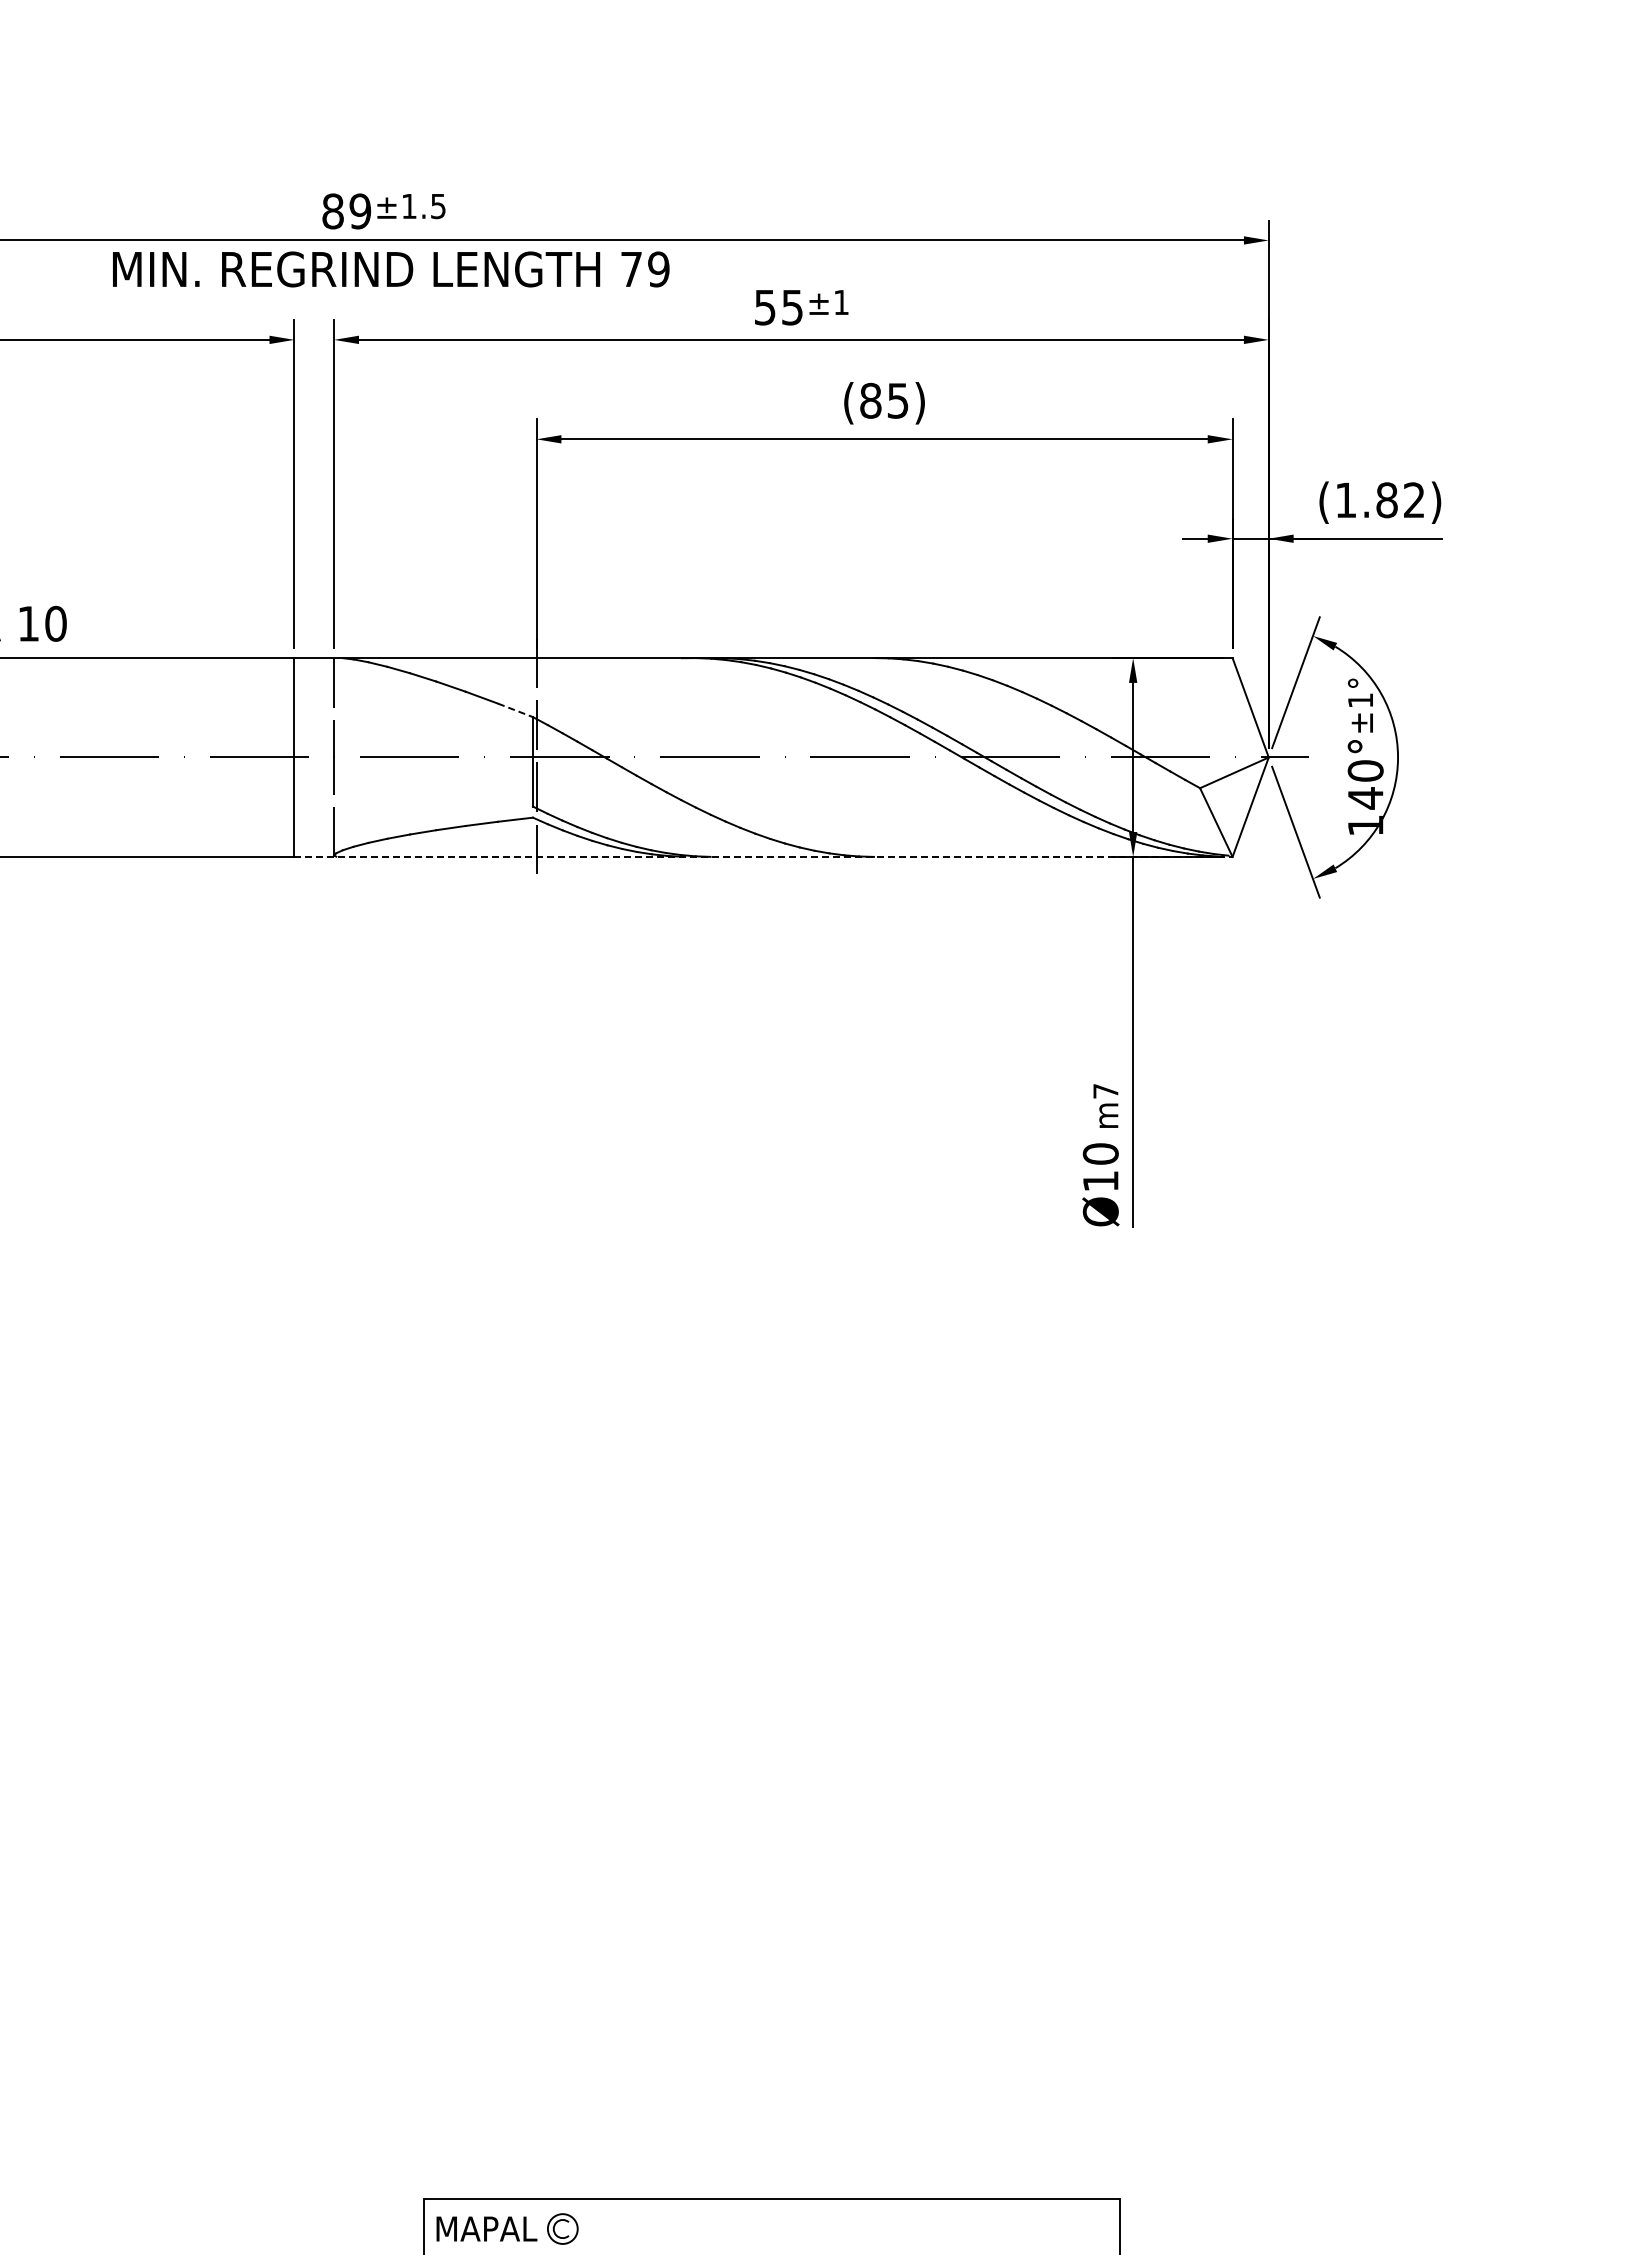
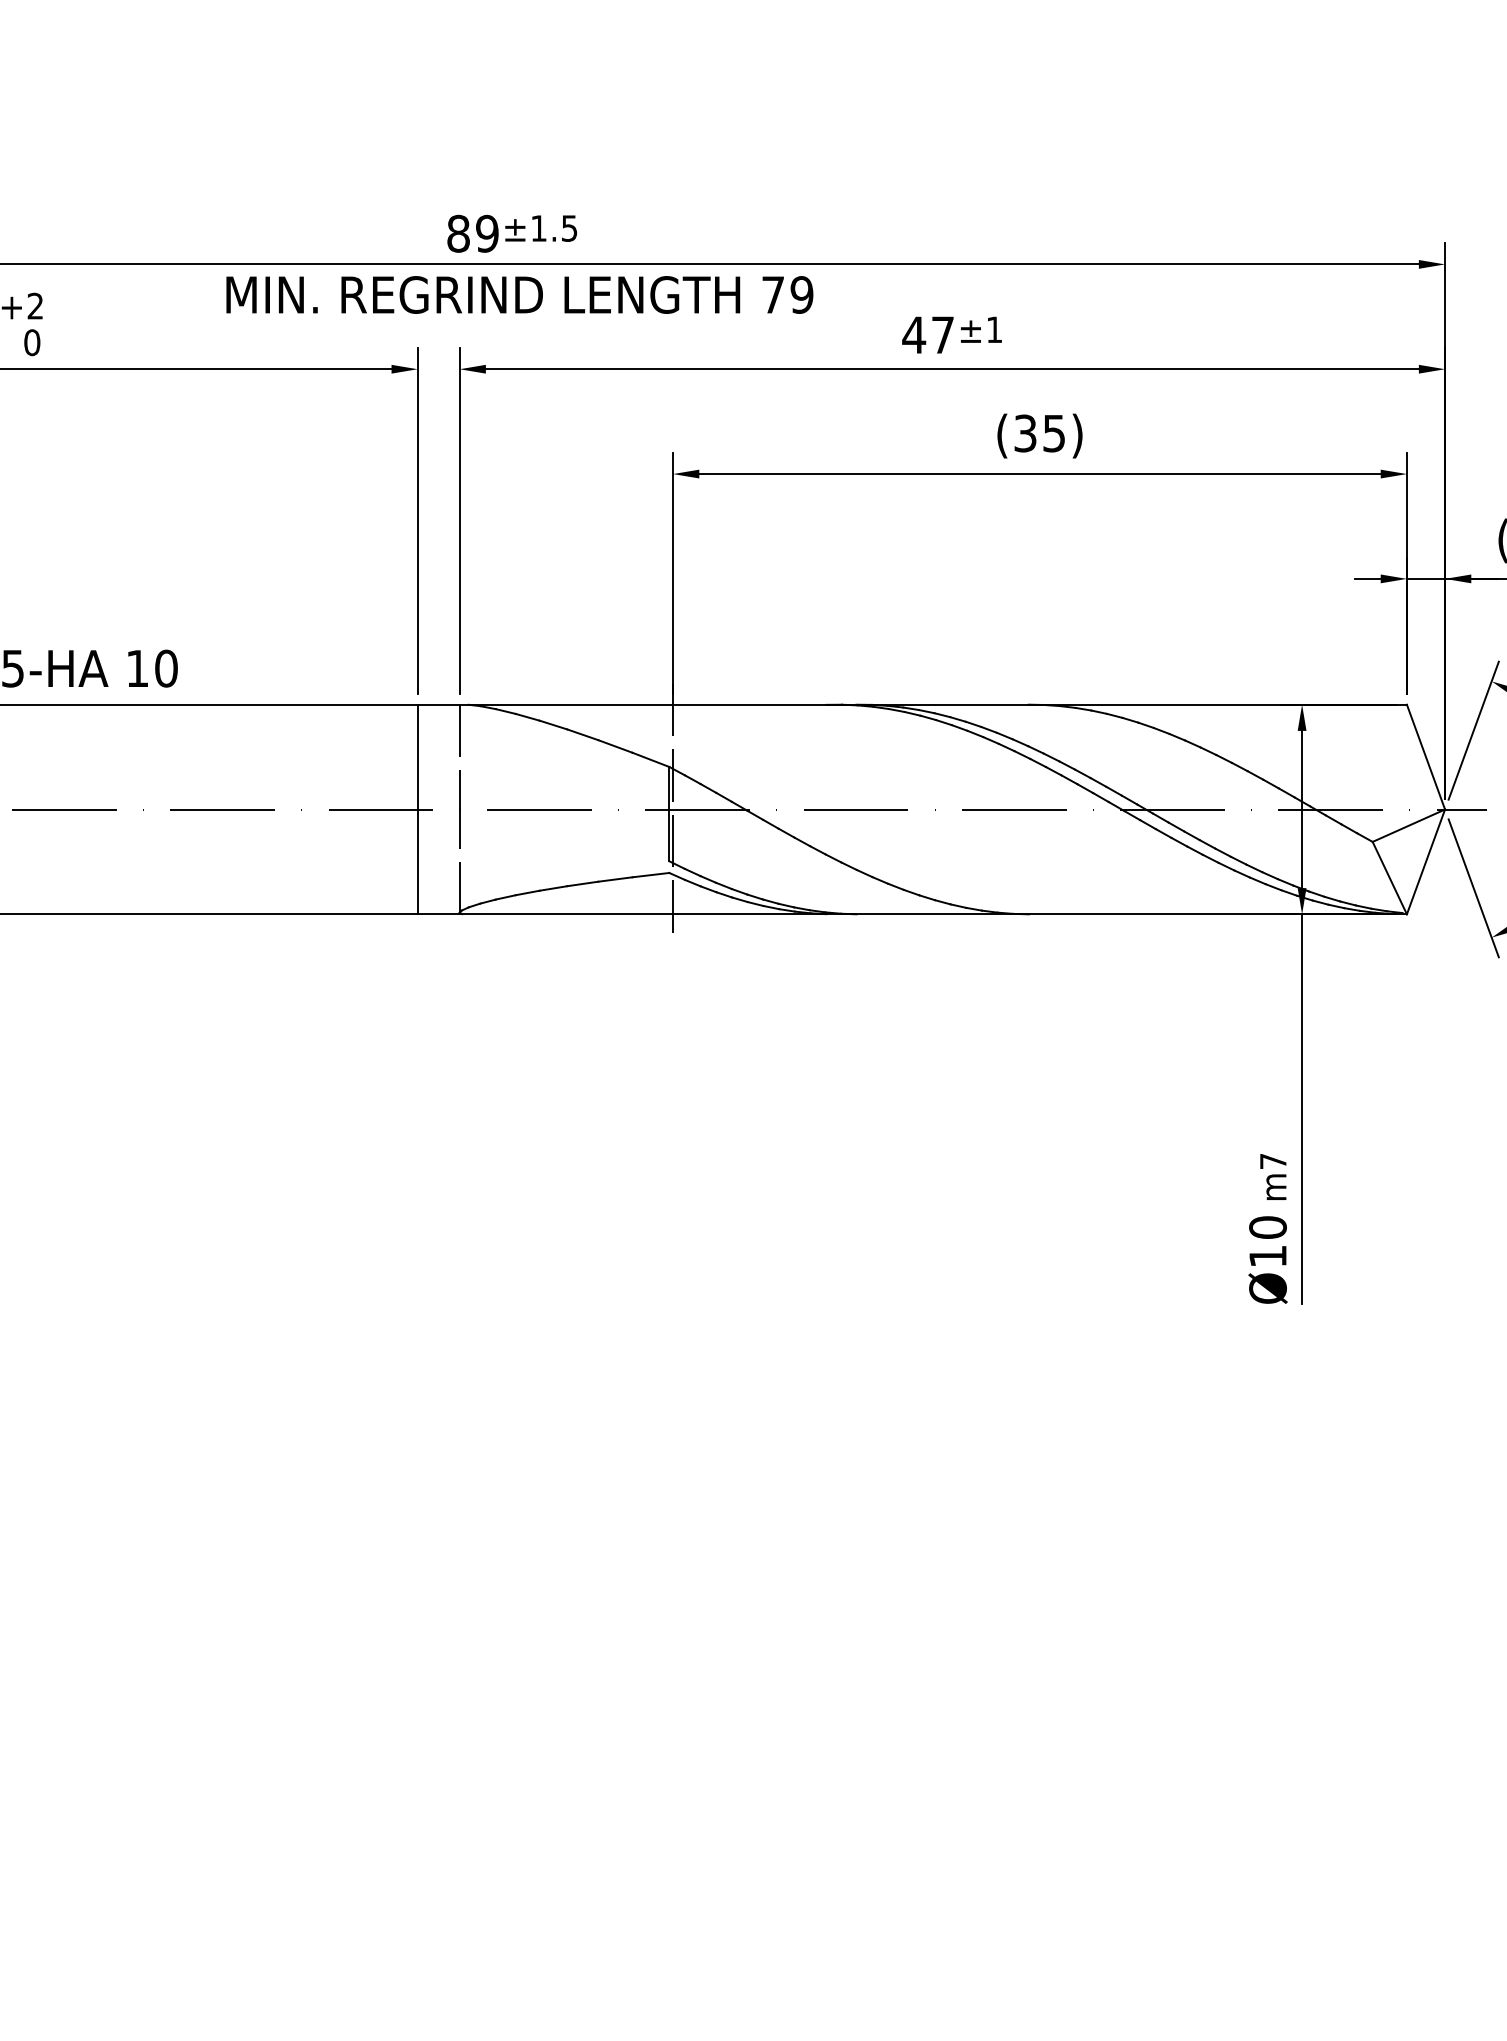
text: (777, 307) -> (927, 335), 55 -> 47
text: (870, 400) -> (1025, 433), (85) -> (35)
line: (515, 710) -> (650, 759), dashed -> solid
line: (763, 856) -> (912, 913), dashed -> solid

